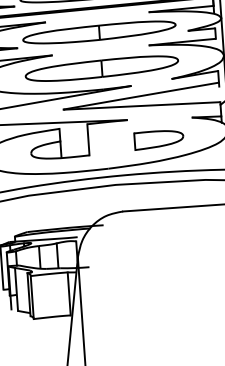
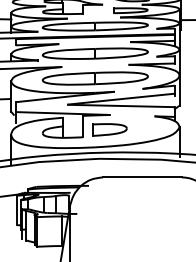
part: (158, 139) -> (109, 129), moved

